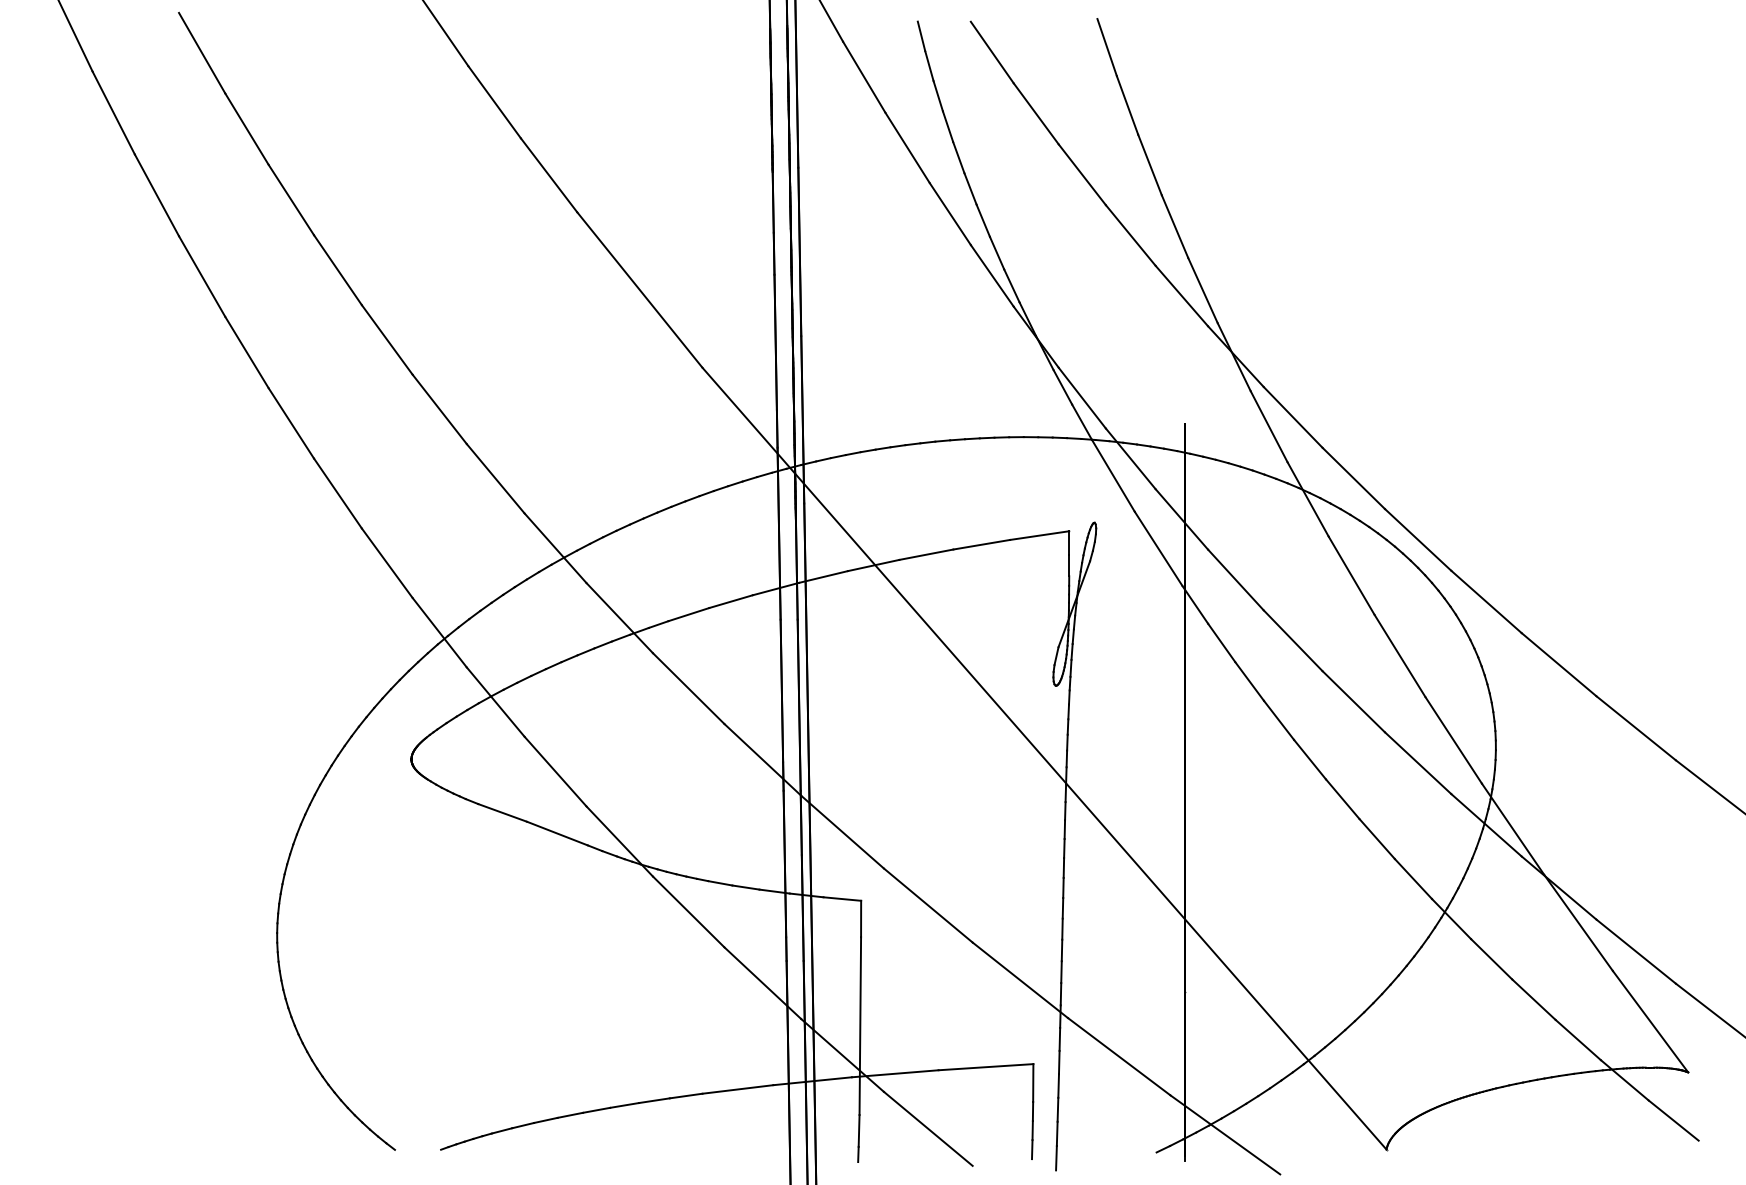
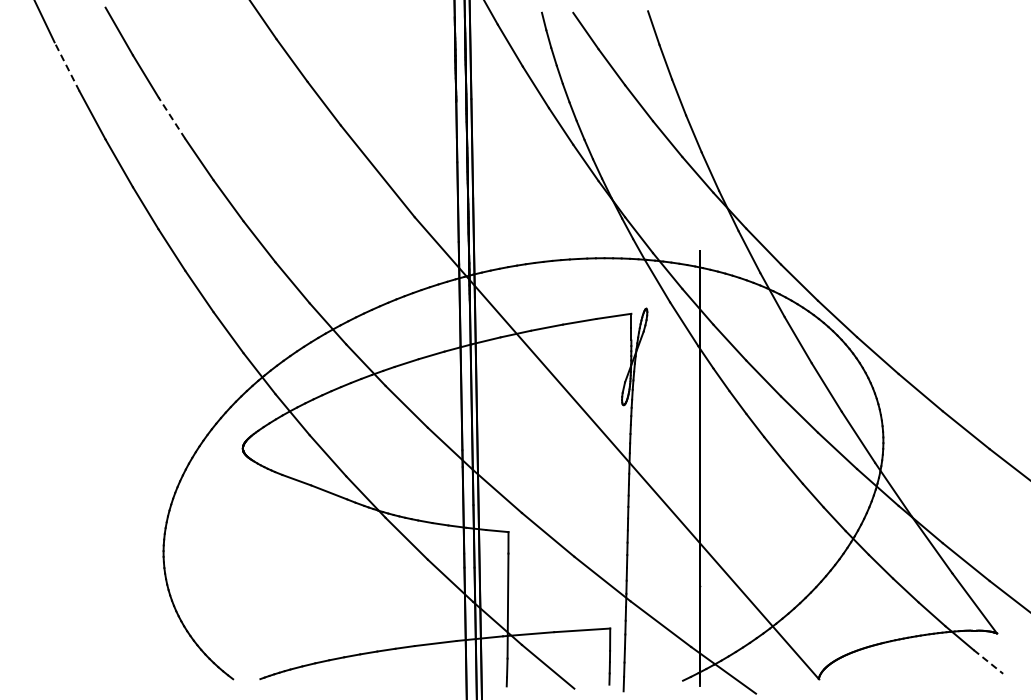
line: (112, 112) -> (66, 66), solid -> dashed
line: (290, 200) -> (171, 118), solid -> dashed
line: (1673, 1119) -> (988, 661), solid -> dashed

